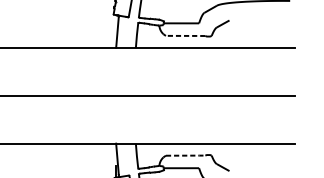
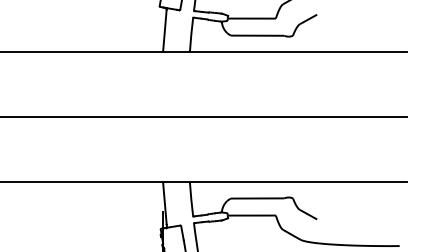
line: (185, 35) -> (257, 35), dashed -> solid
line: (186, 155) -> (258, 198), dashed -> solid

